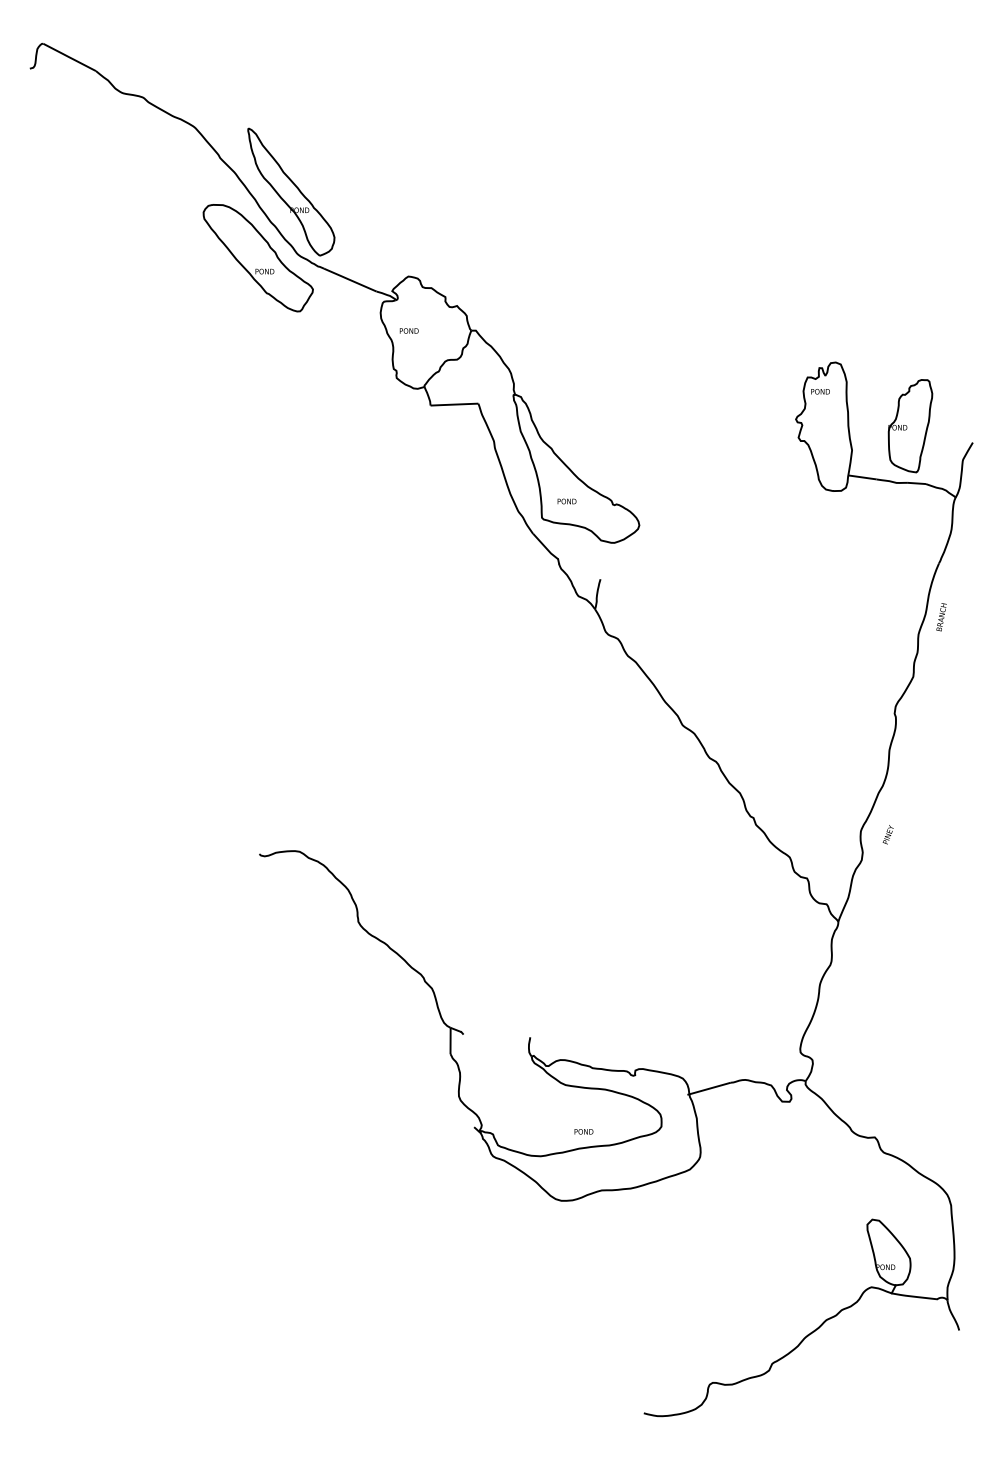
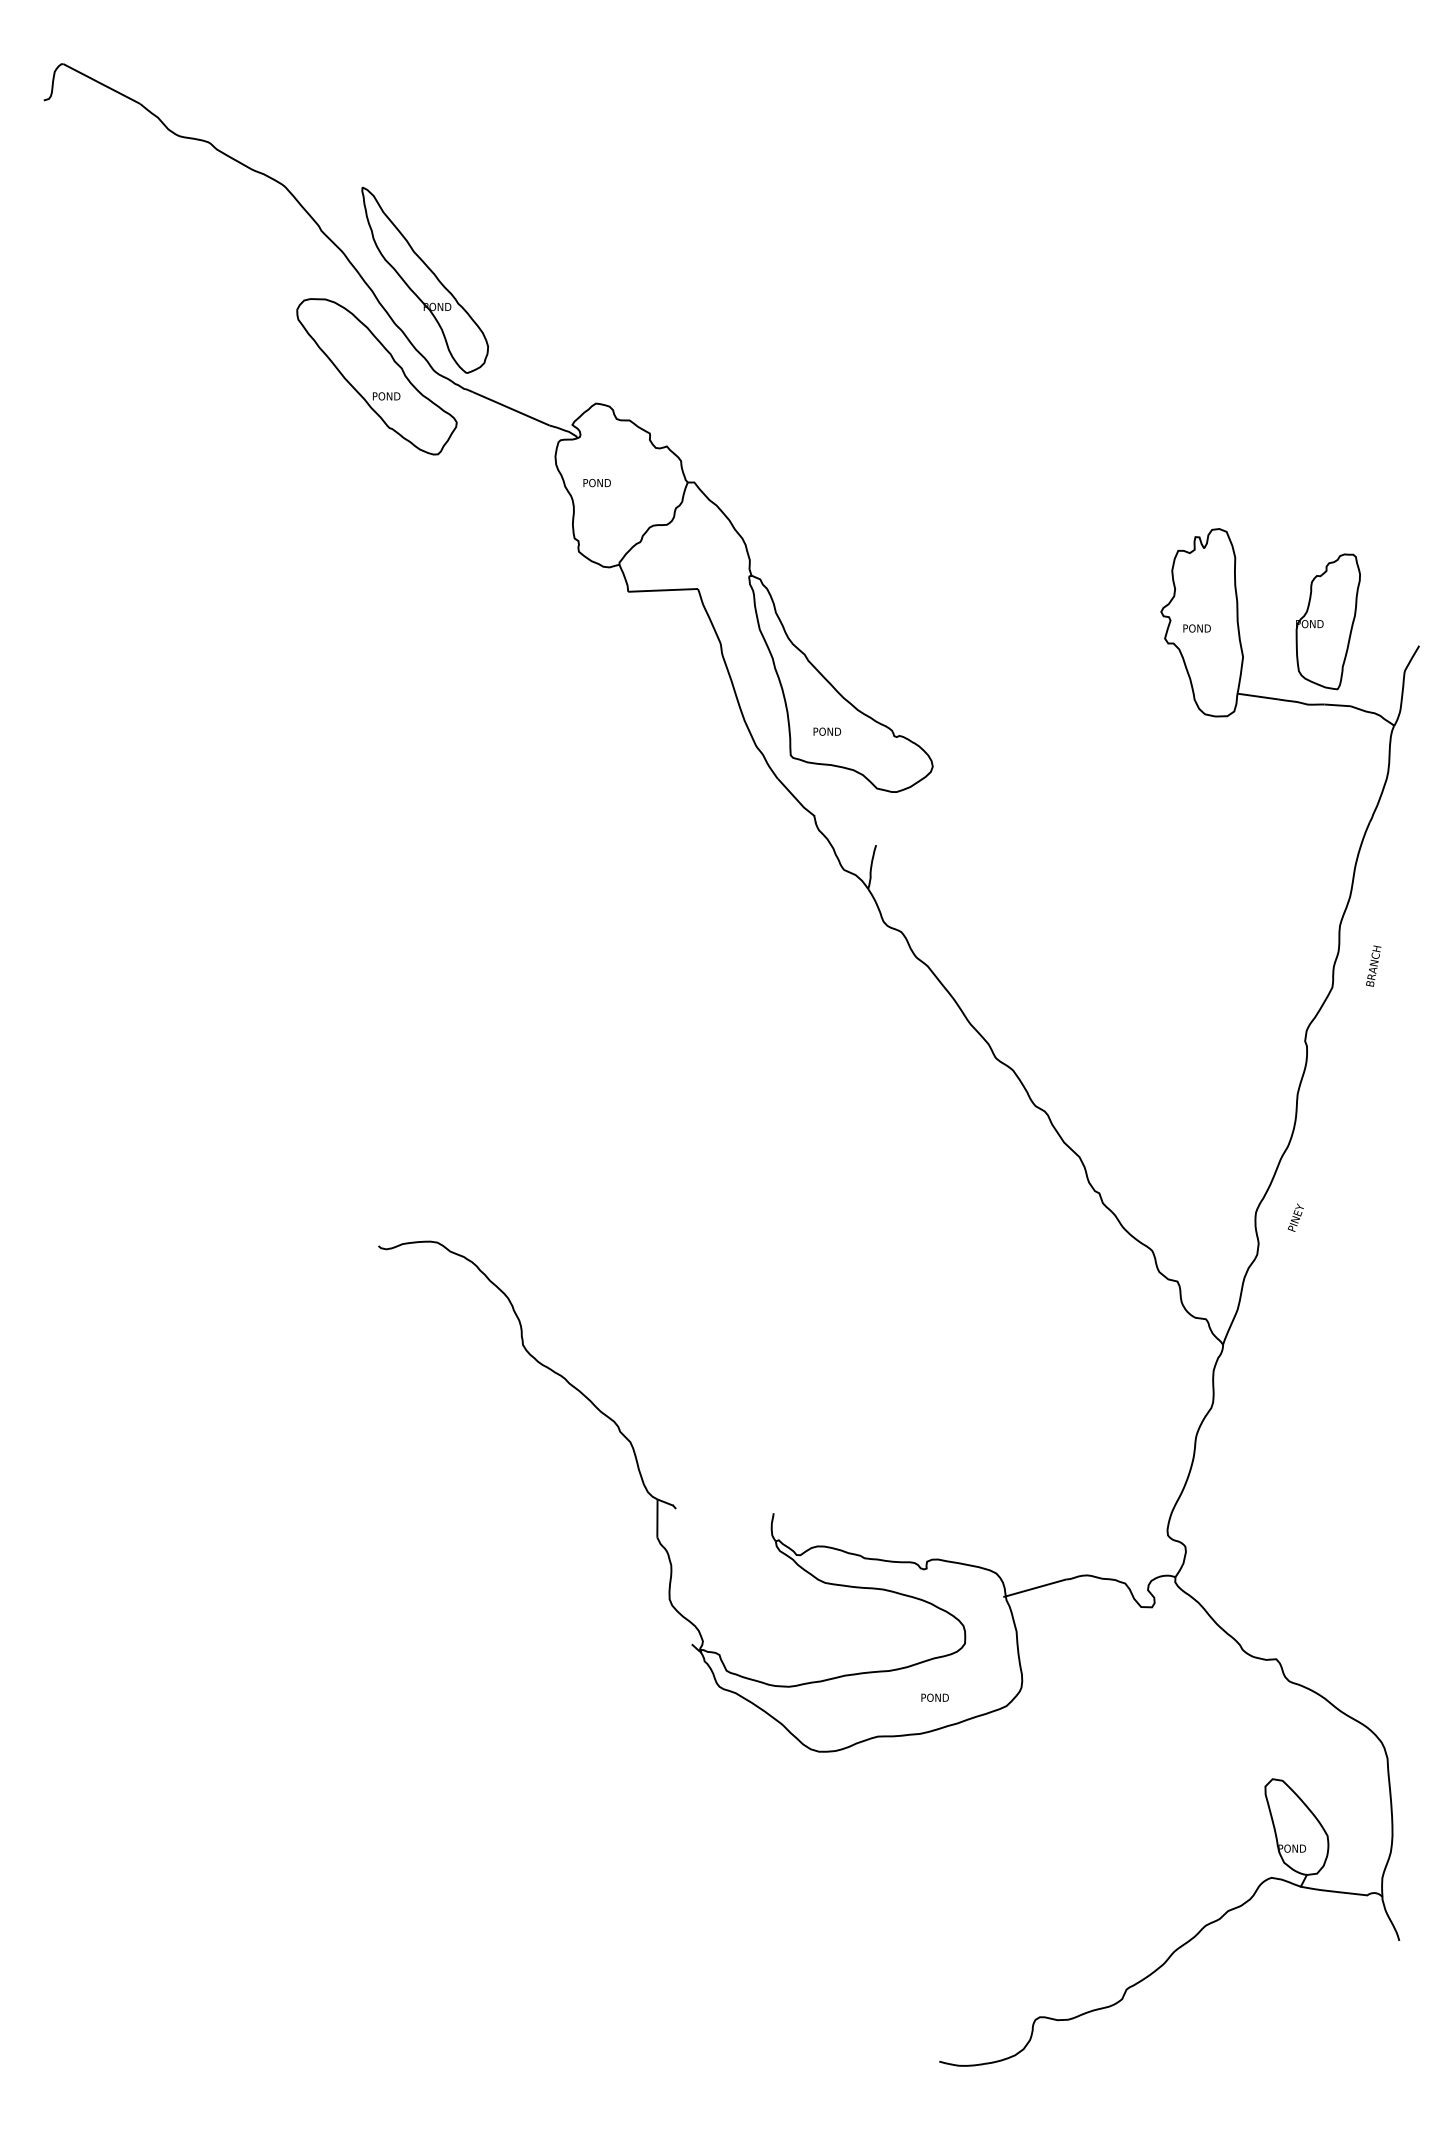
text: (820, 391) -> (1197, 628), moved
text: (941, 617) -> (1373, 966), moved
text: (583, 1131) -> (934, 1697), moved

